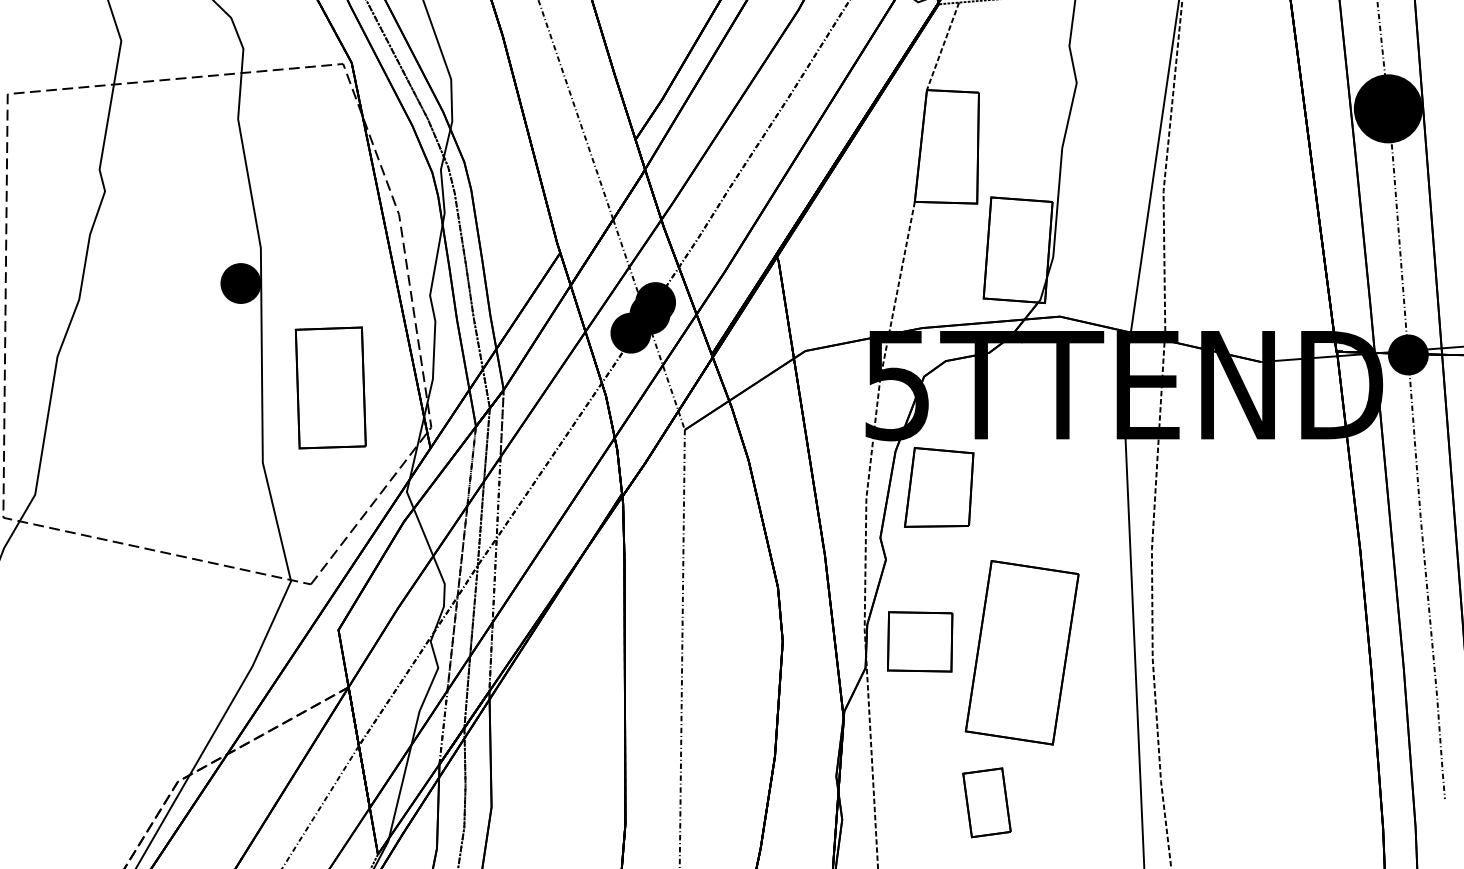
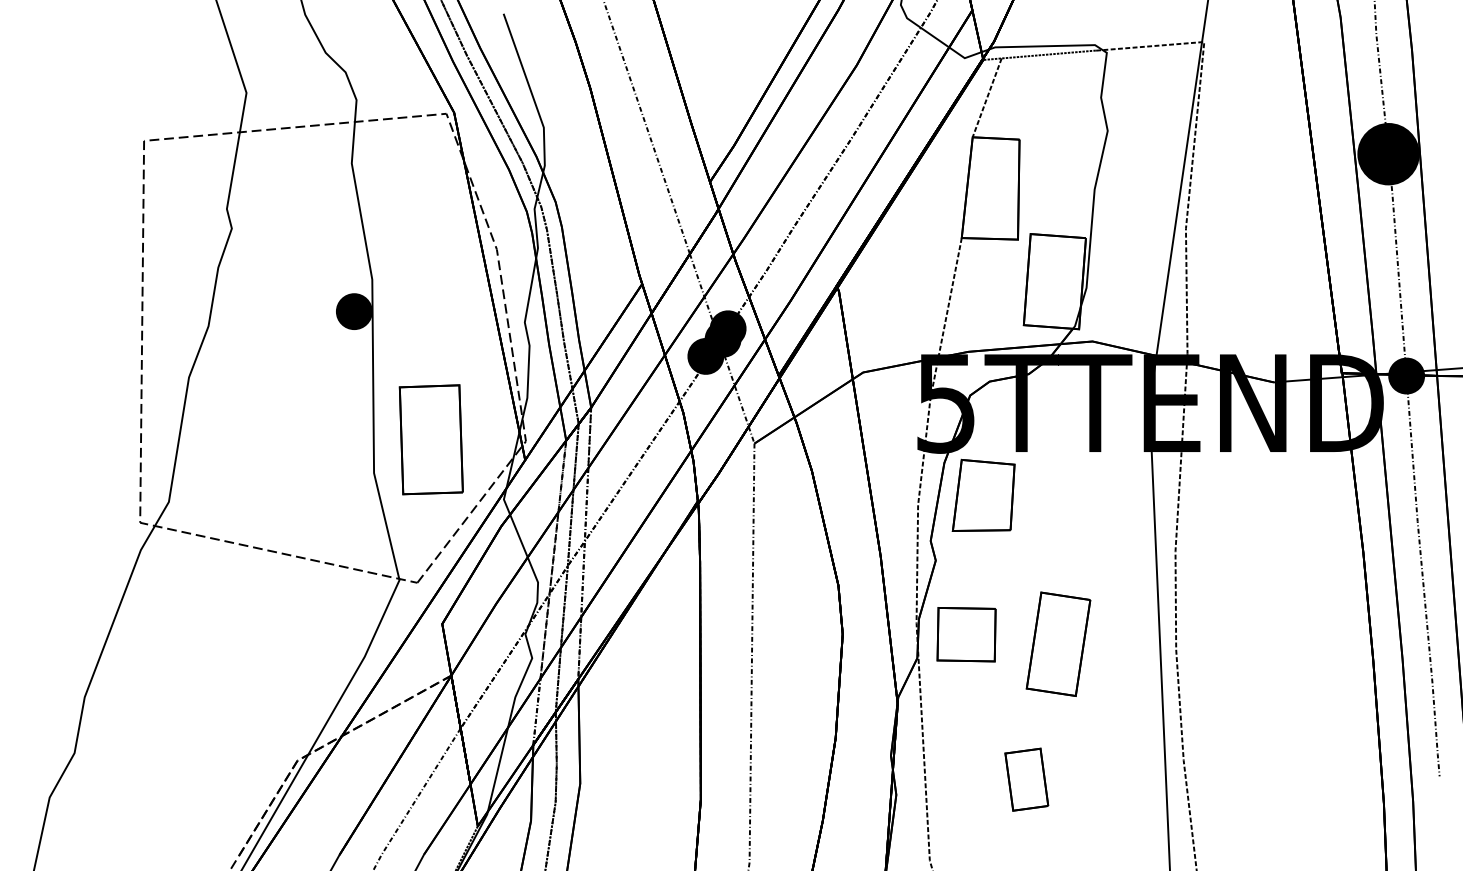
part: (329, 387) -> (430, 439), moved
part: (1022, 651) -> (1058, 643), size x0.62

